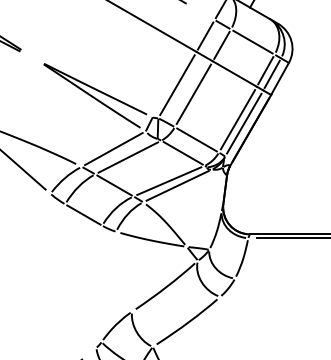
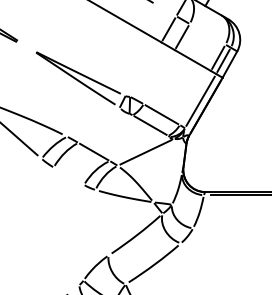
line: (252, 41) -> (207, 33), removed
line: (177, 84) -> (145, 69), removed
line: (193, 93) -> (158, 76), removed
line: (237, 119) -> (195, 97), removed
line: (113, 149) -> (93, 122), removed
line: (128, 157) -> (105, 129), removed
line: (169, 181) -> (139, 148), removed
line: (83, 214) -> (68, 175), removed

